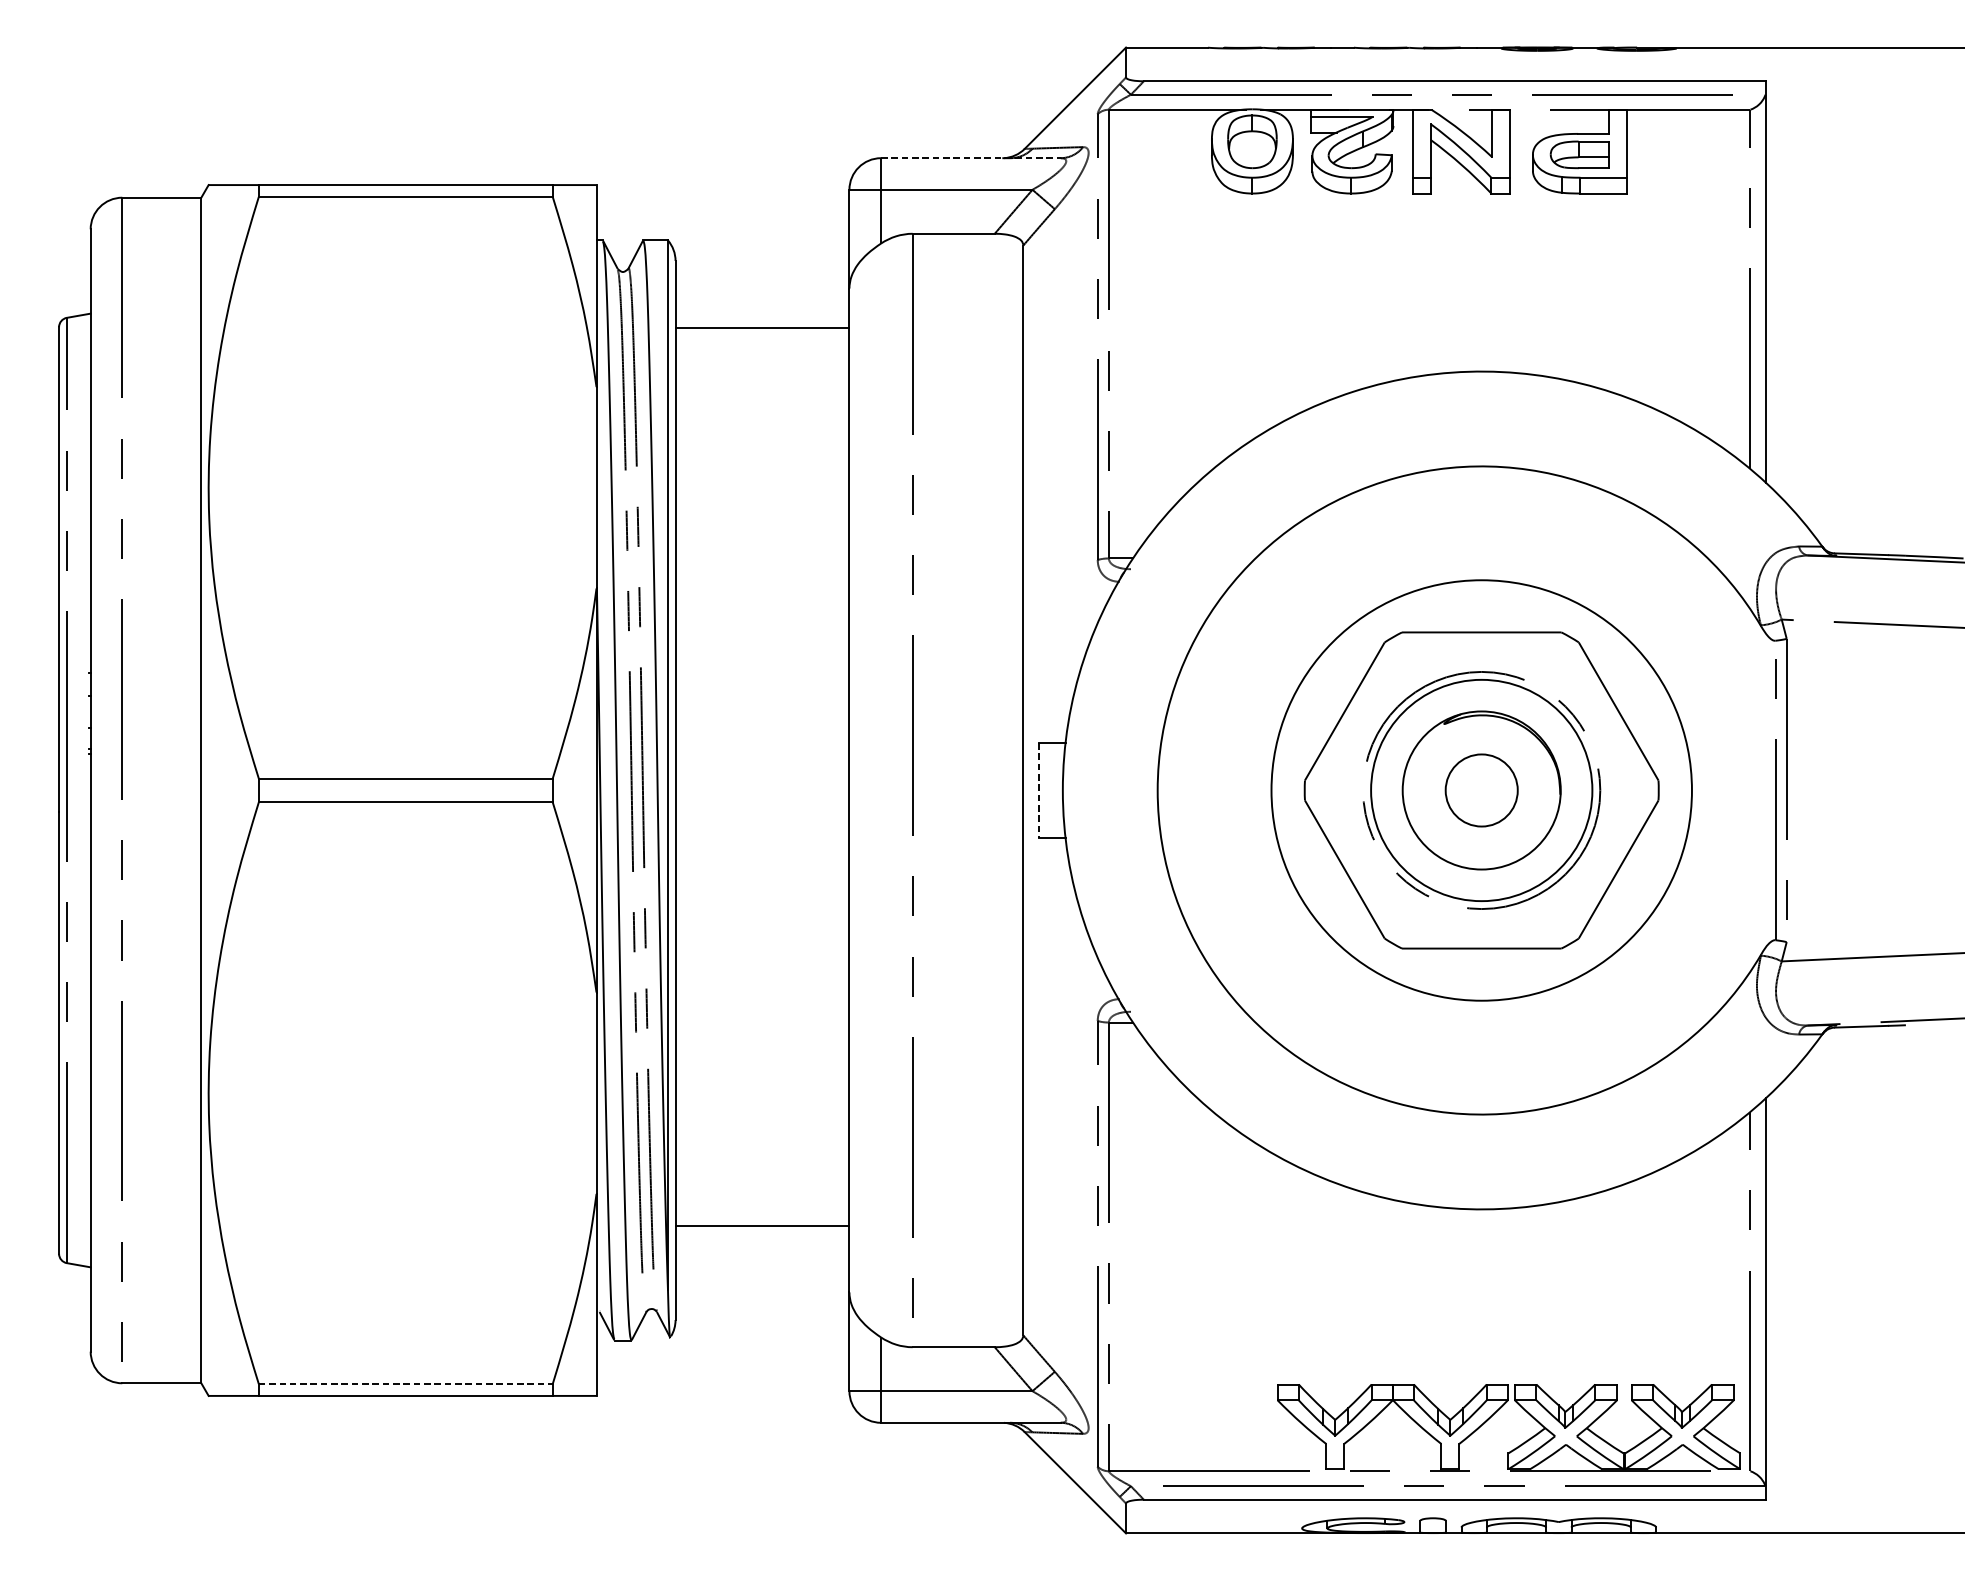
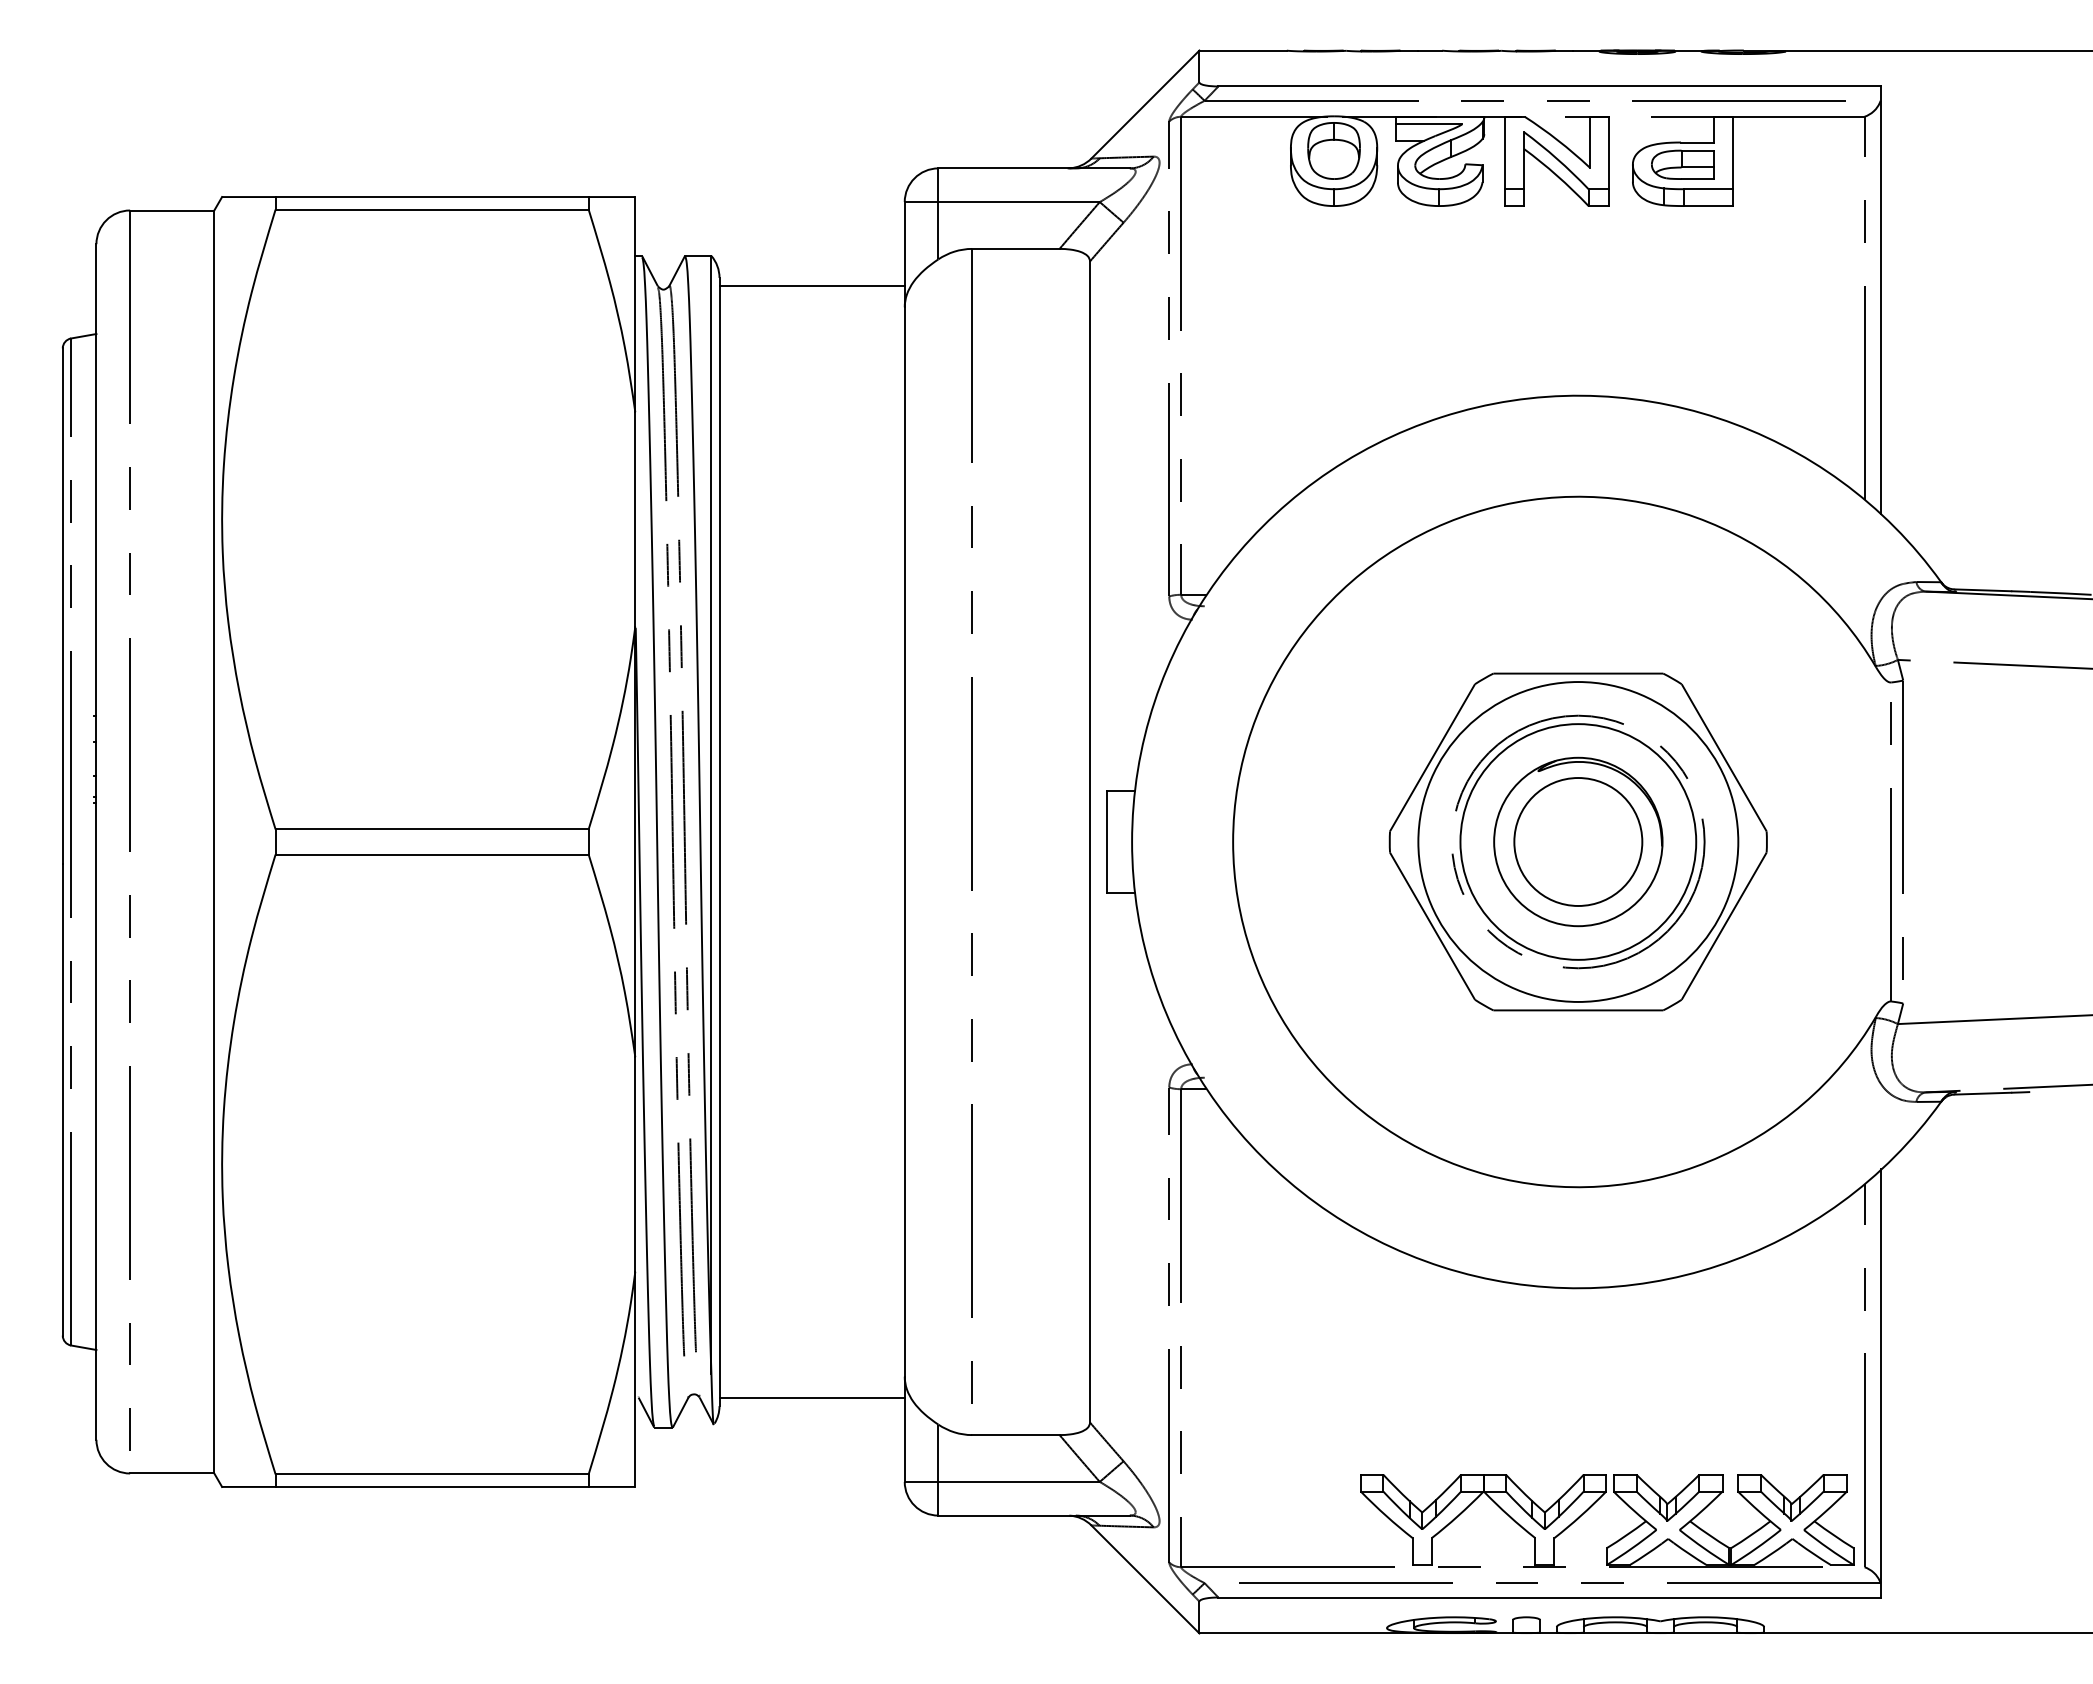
line: (971, 158) -> (1034, 168), dashed -> solid
line: (761, 328) -> (811, 286), moved
line: (1038, 790) -> (1106, 842), dashed -> solid
circle: (1481, 790) -> (1578, 841), size x0.71
circle: (1481, 790) -> (1578, 841), size x1.67
line: (761, 1225) -> (811, 1397), moved
line: (406, 1384) -> (432, 1474), dashed -> solid

